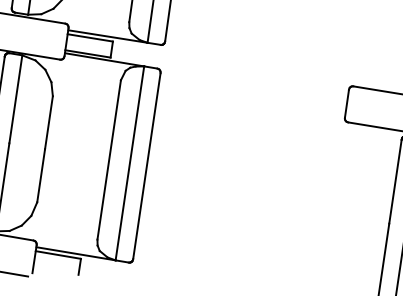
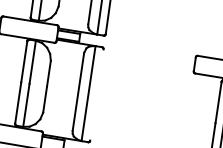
line: (146, 165) -> (96, 94), removed

